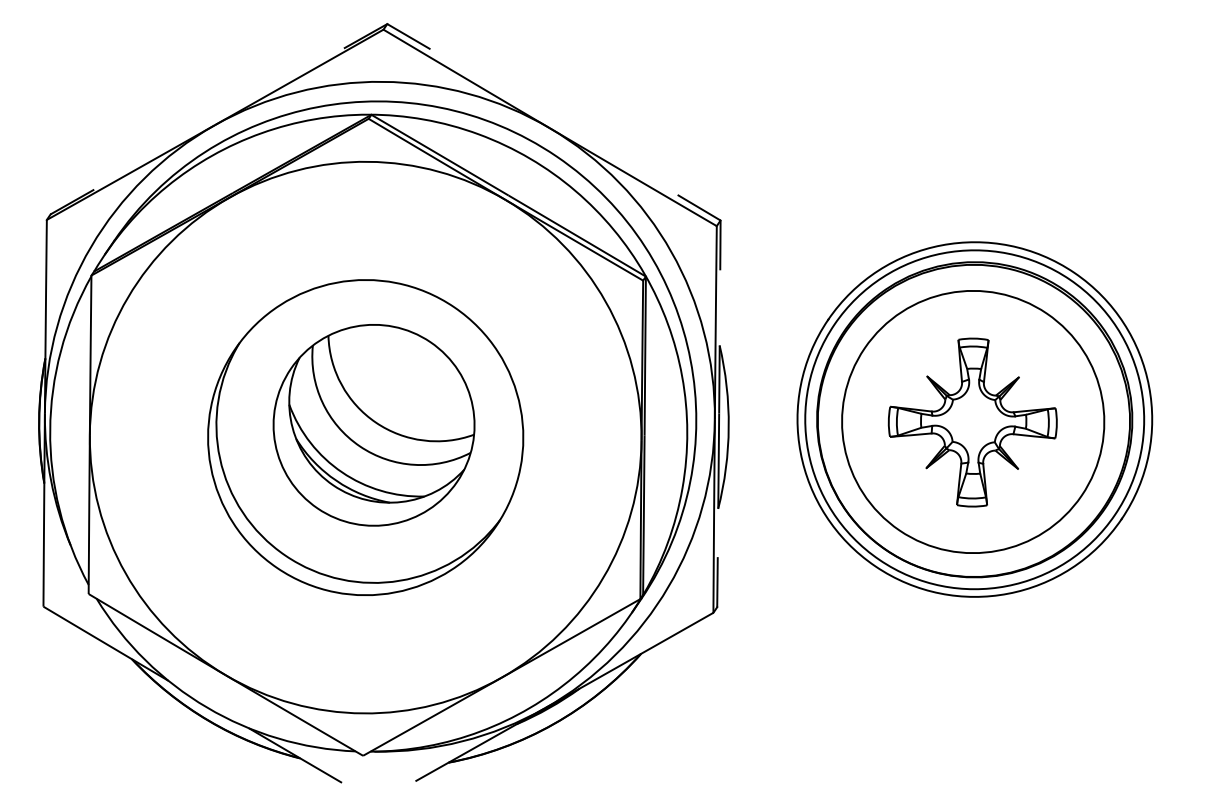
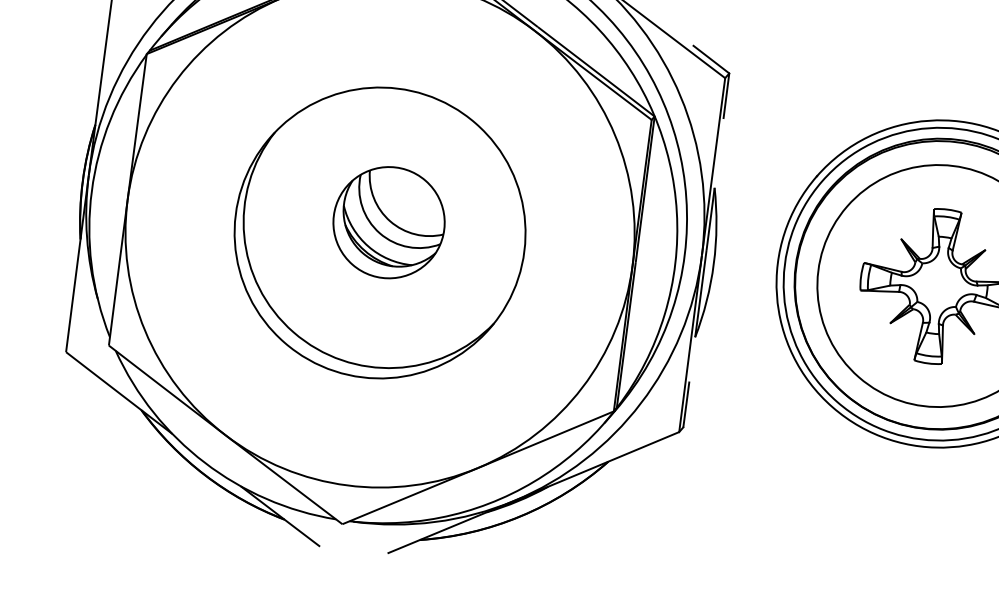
part: (373, 425) -> (388, 222), size x0.6

